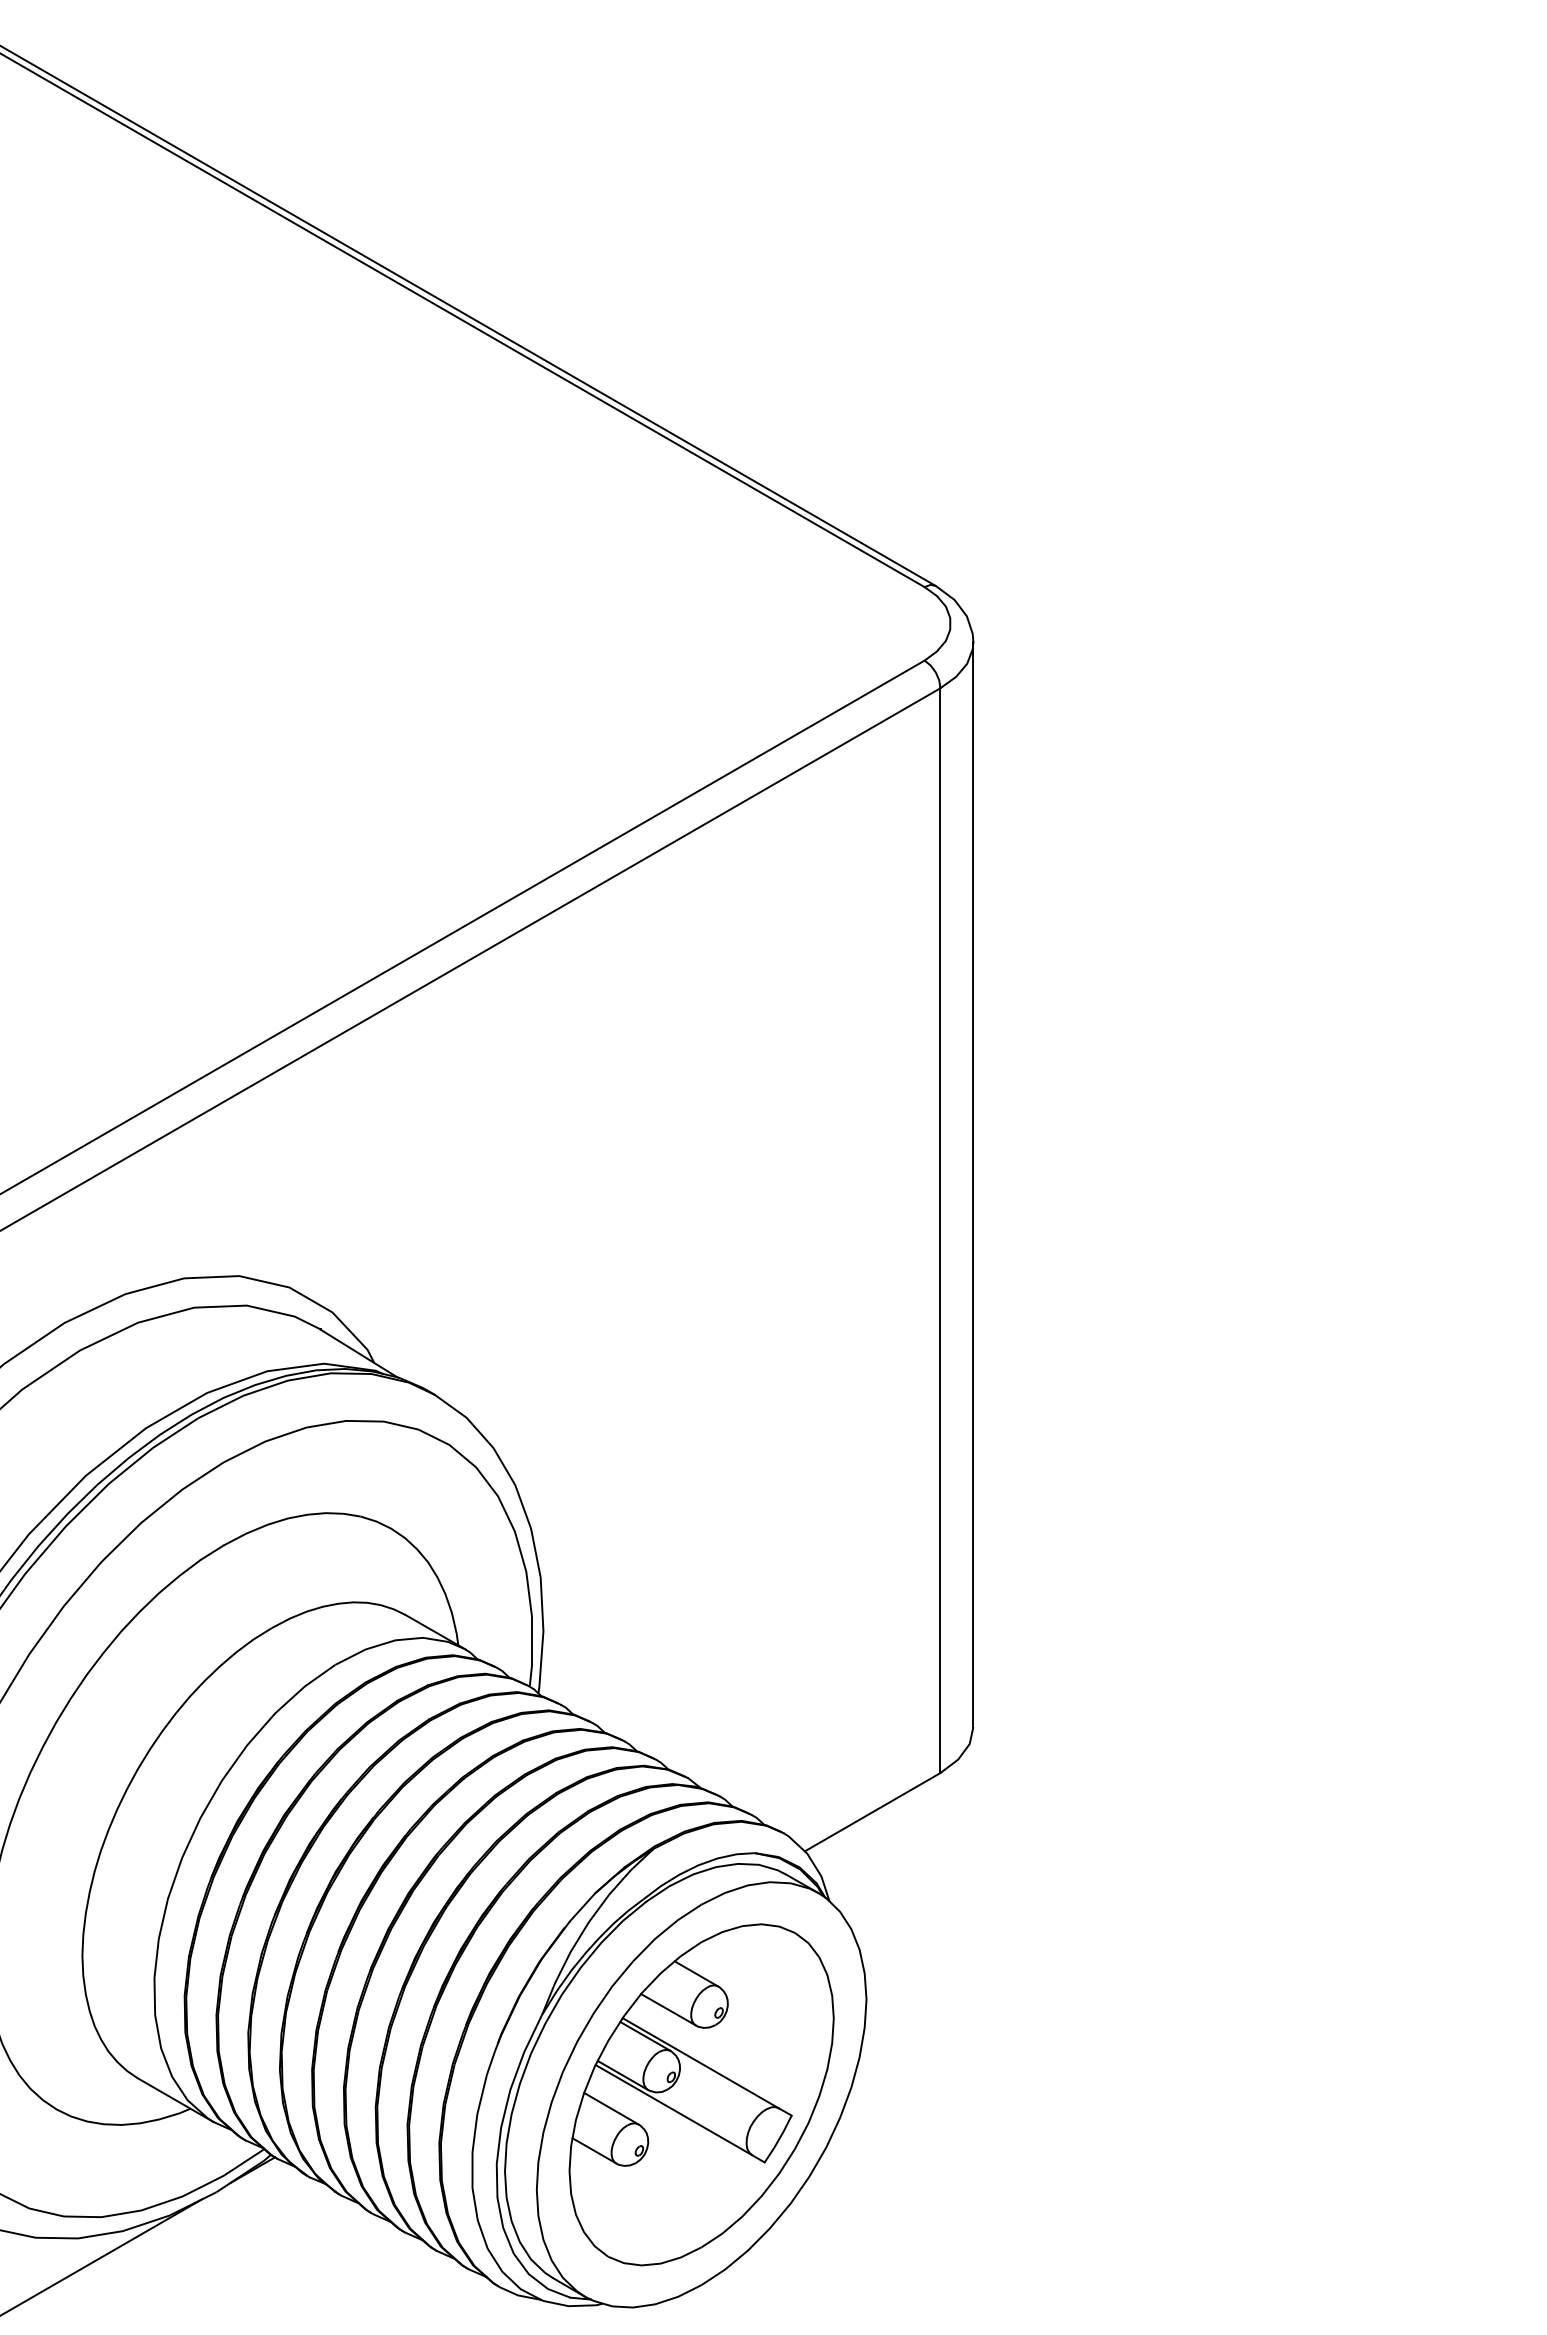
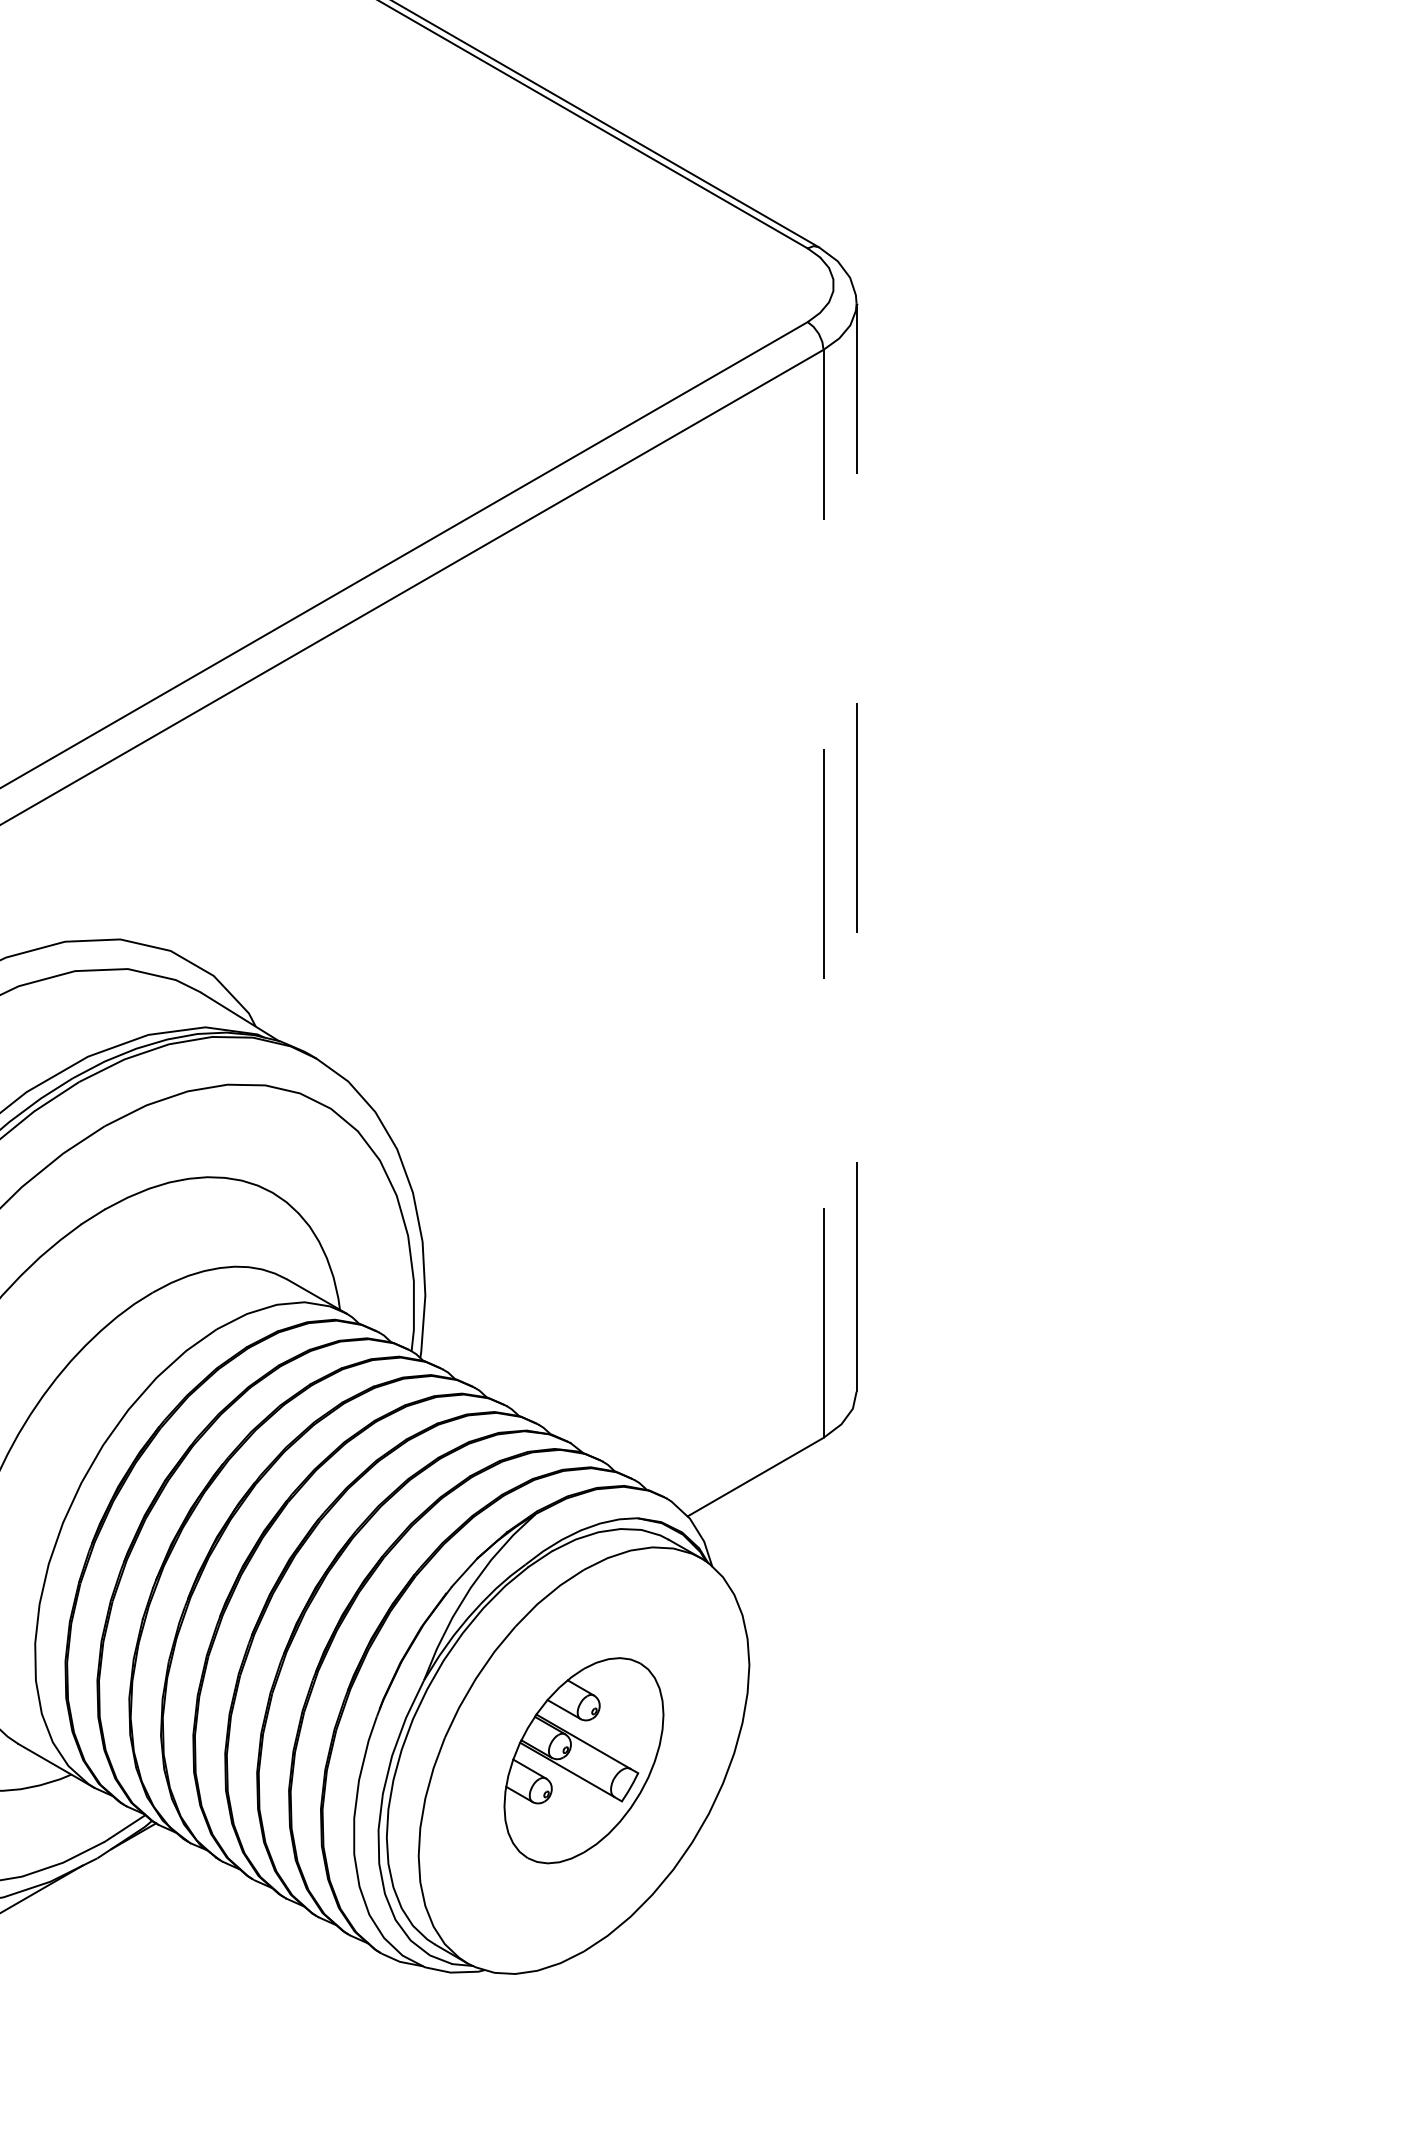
line: (973, 1184) -> (856, 847), solid -> dashed
line: (940, 1230) -> (823, 893), solid -> dashed
part: (701, 2094) -> (583, 1760), size x0.6

